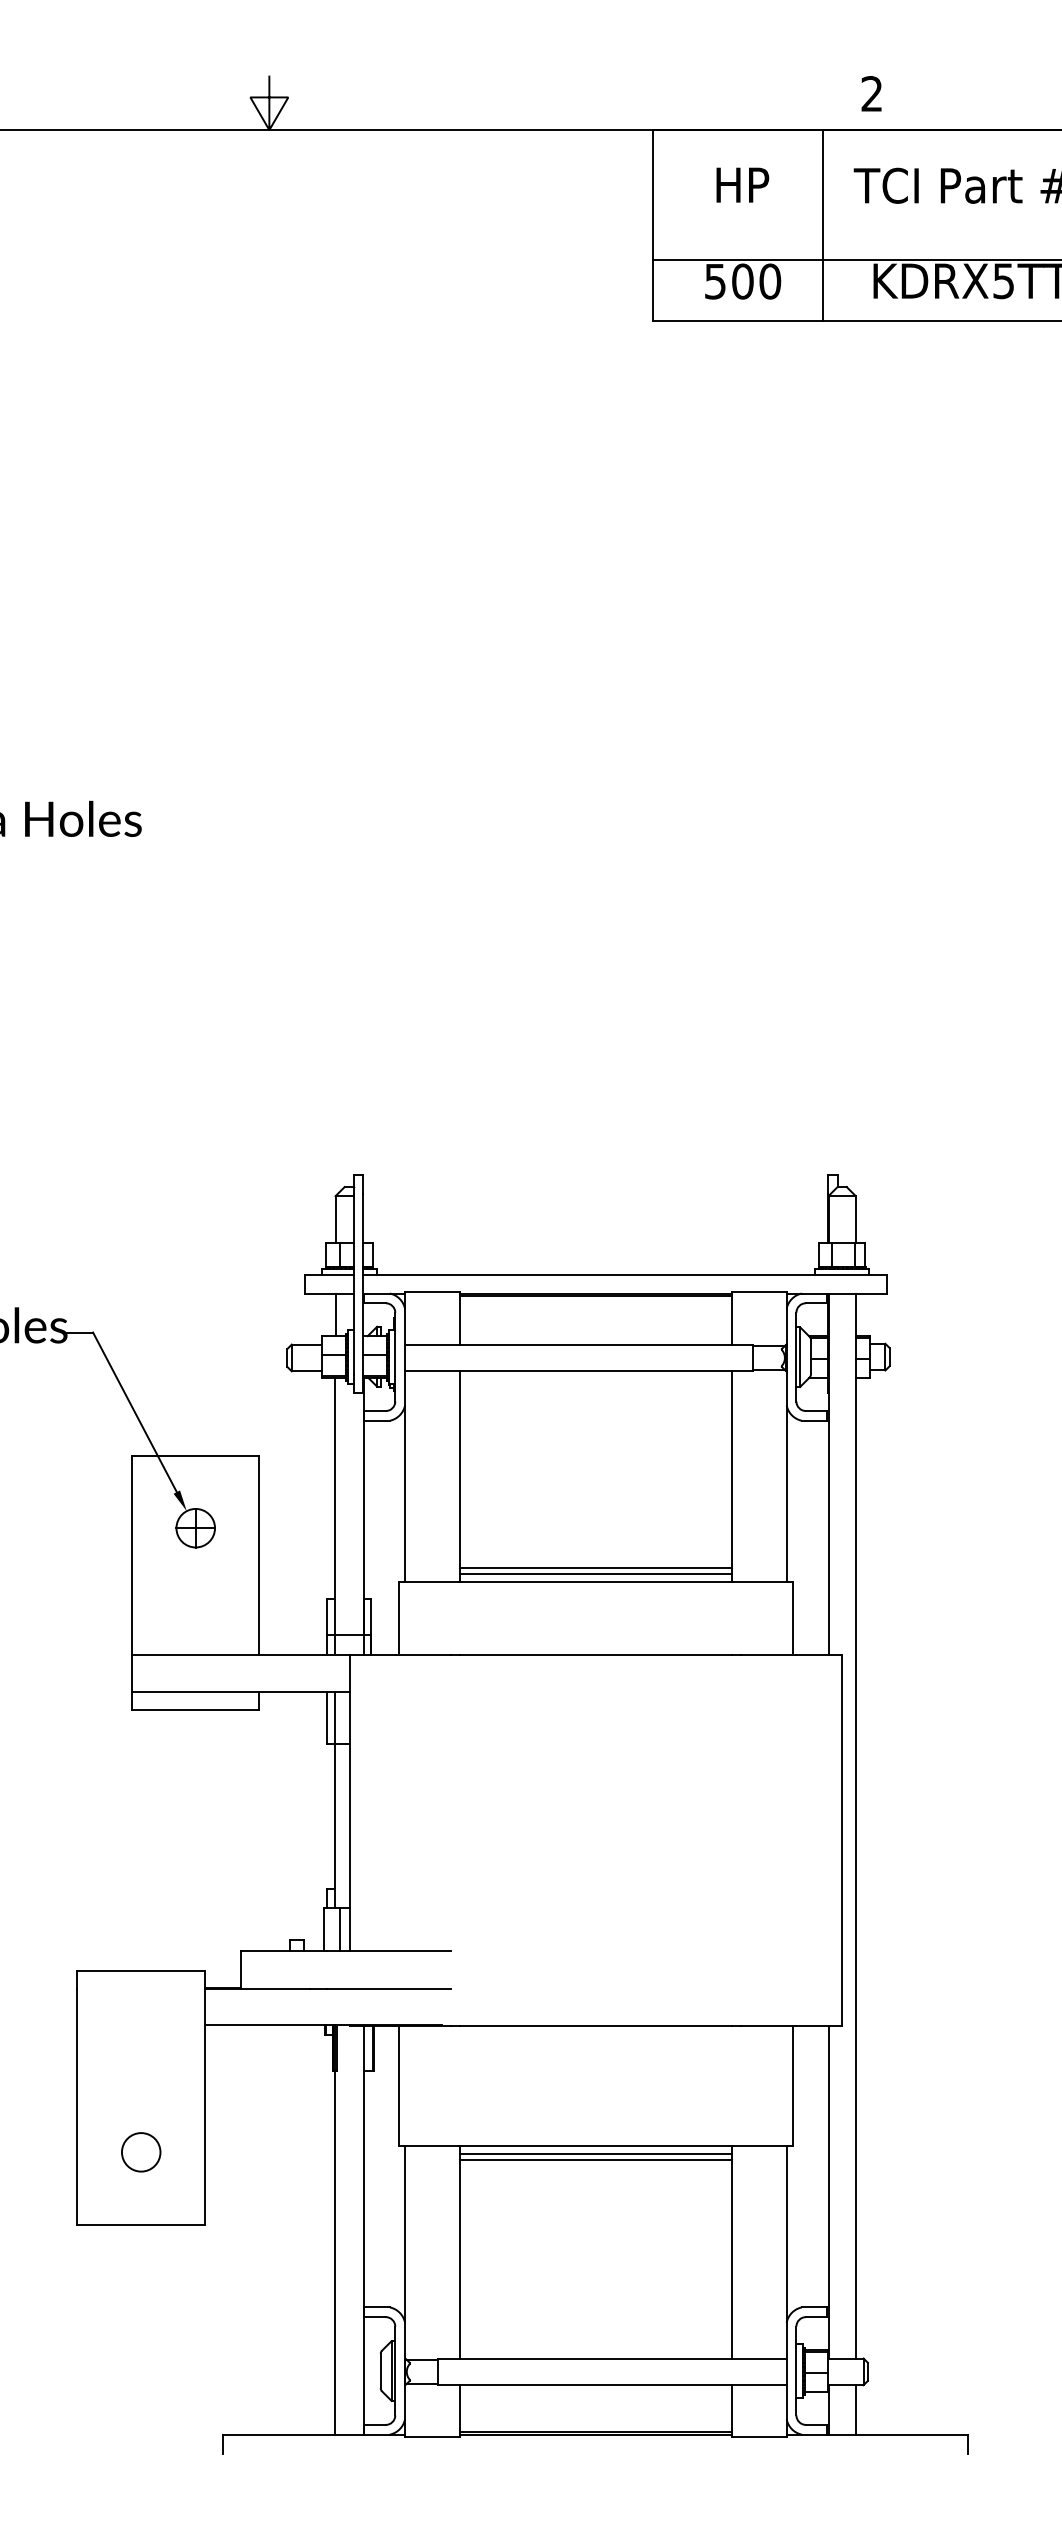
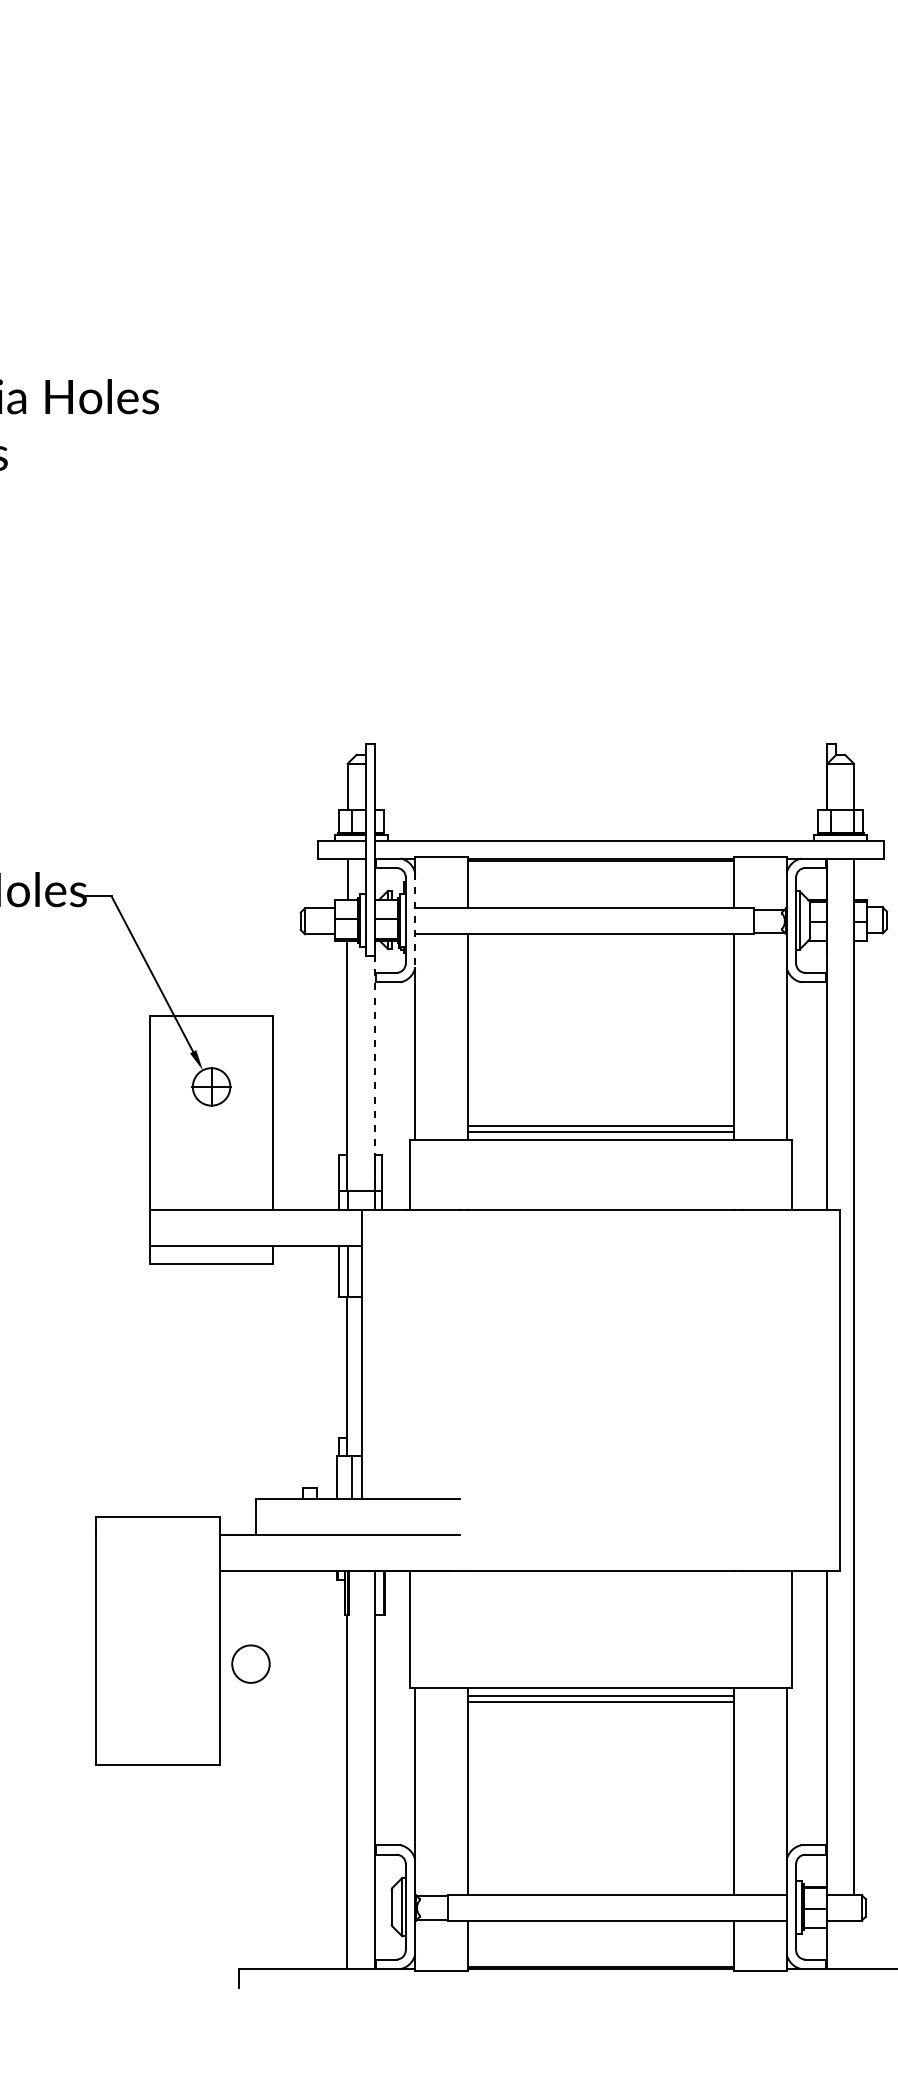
line: (405, 1357) -> (415, 920), solid -> dashed
line: (363, 1507) -> (374, 1066), solid -> dashed
circle: (141, 2152) -> (251, 1664), moved
line: (855, 2409) -> (853, 1944), removed

